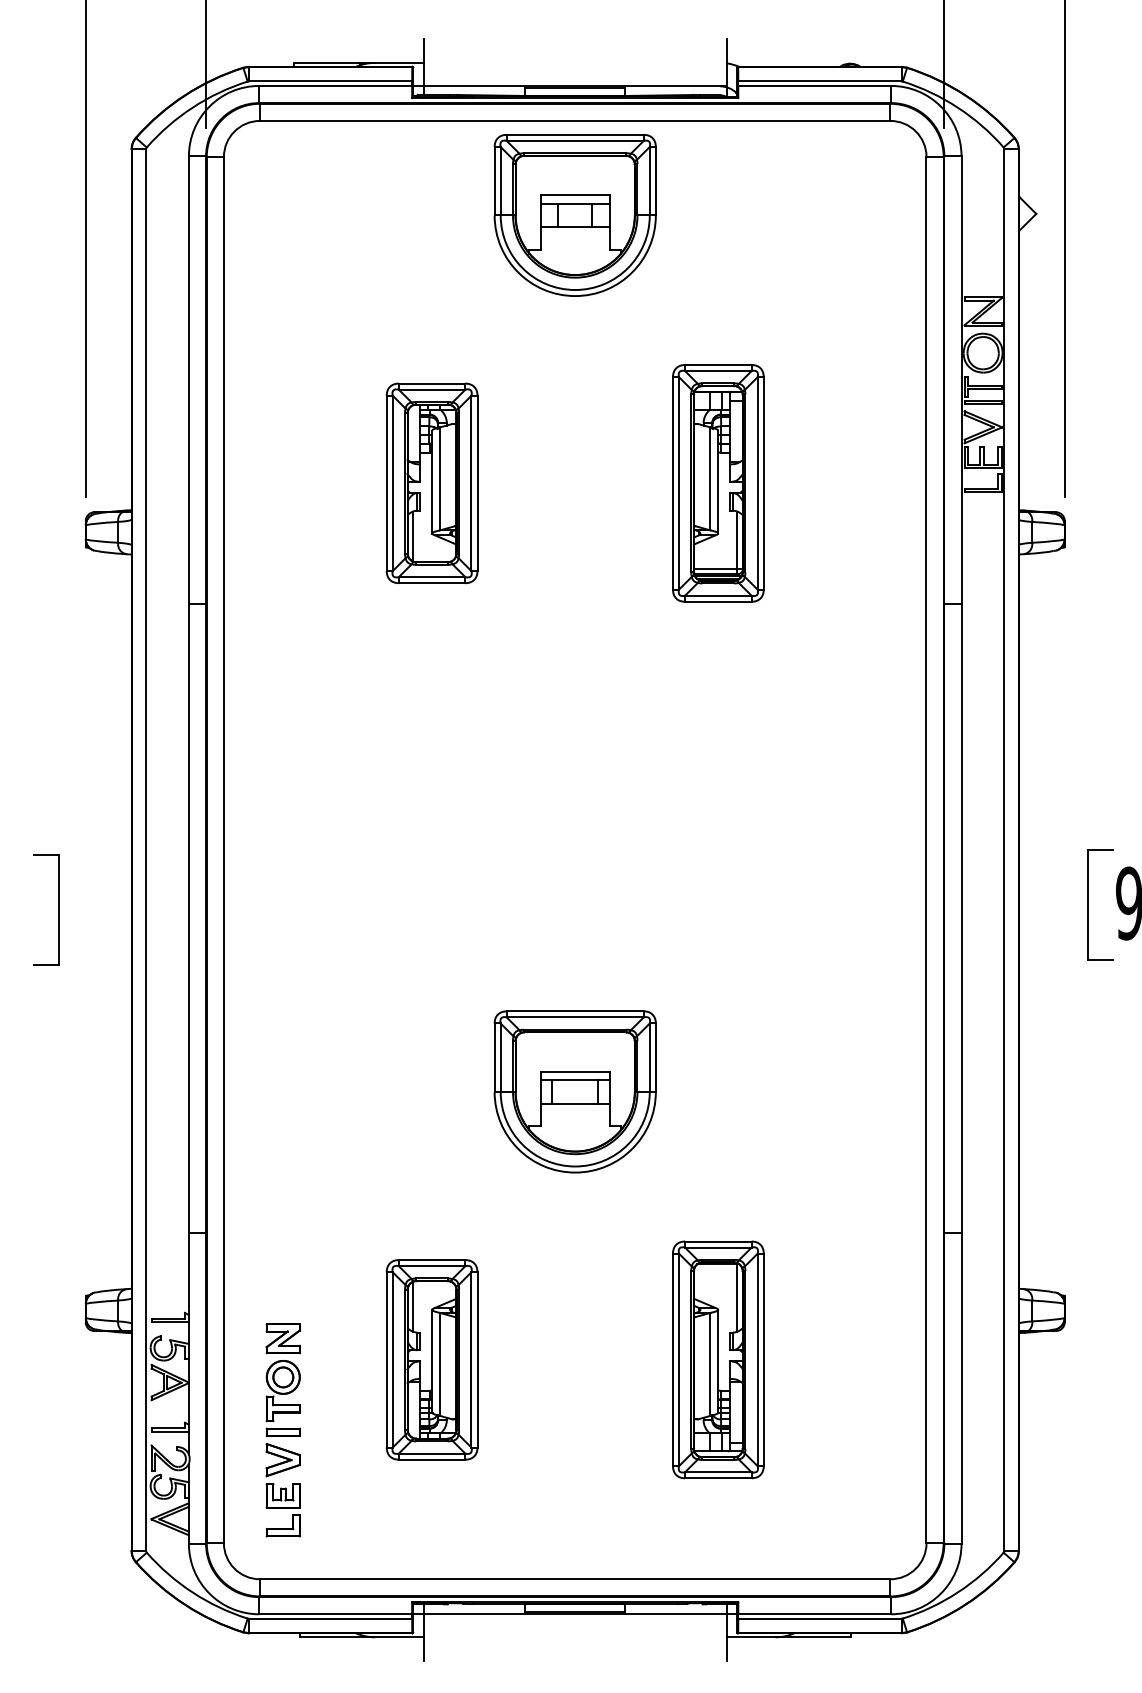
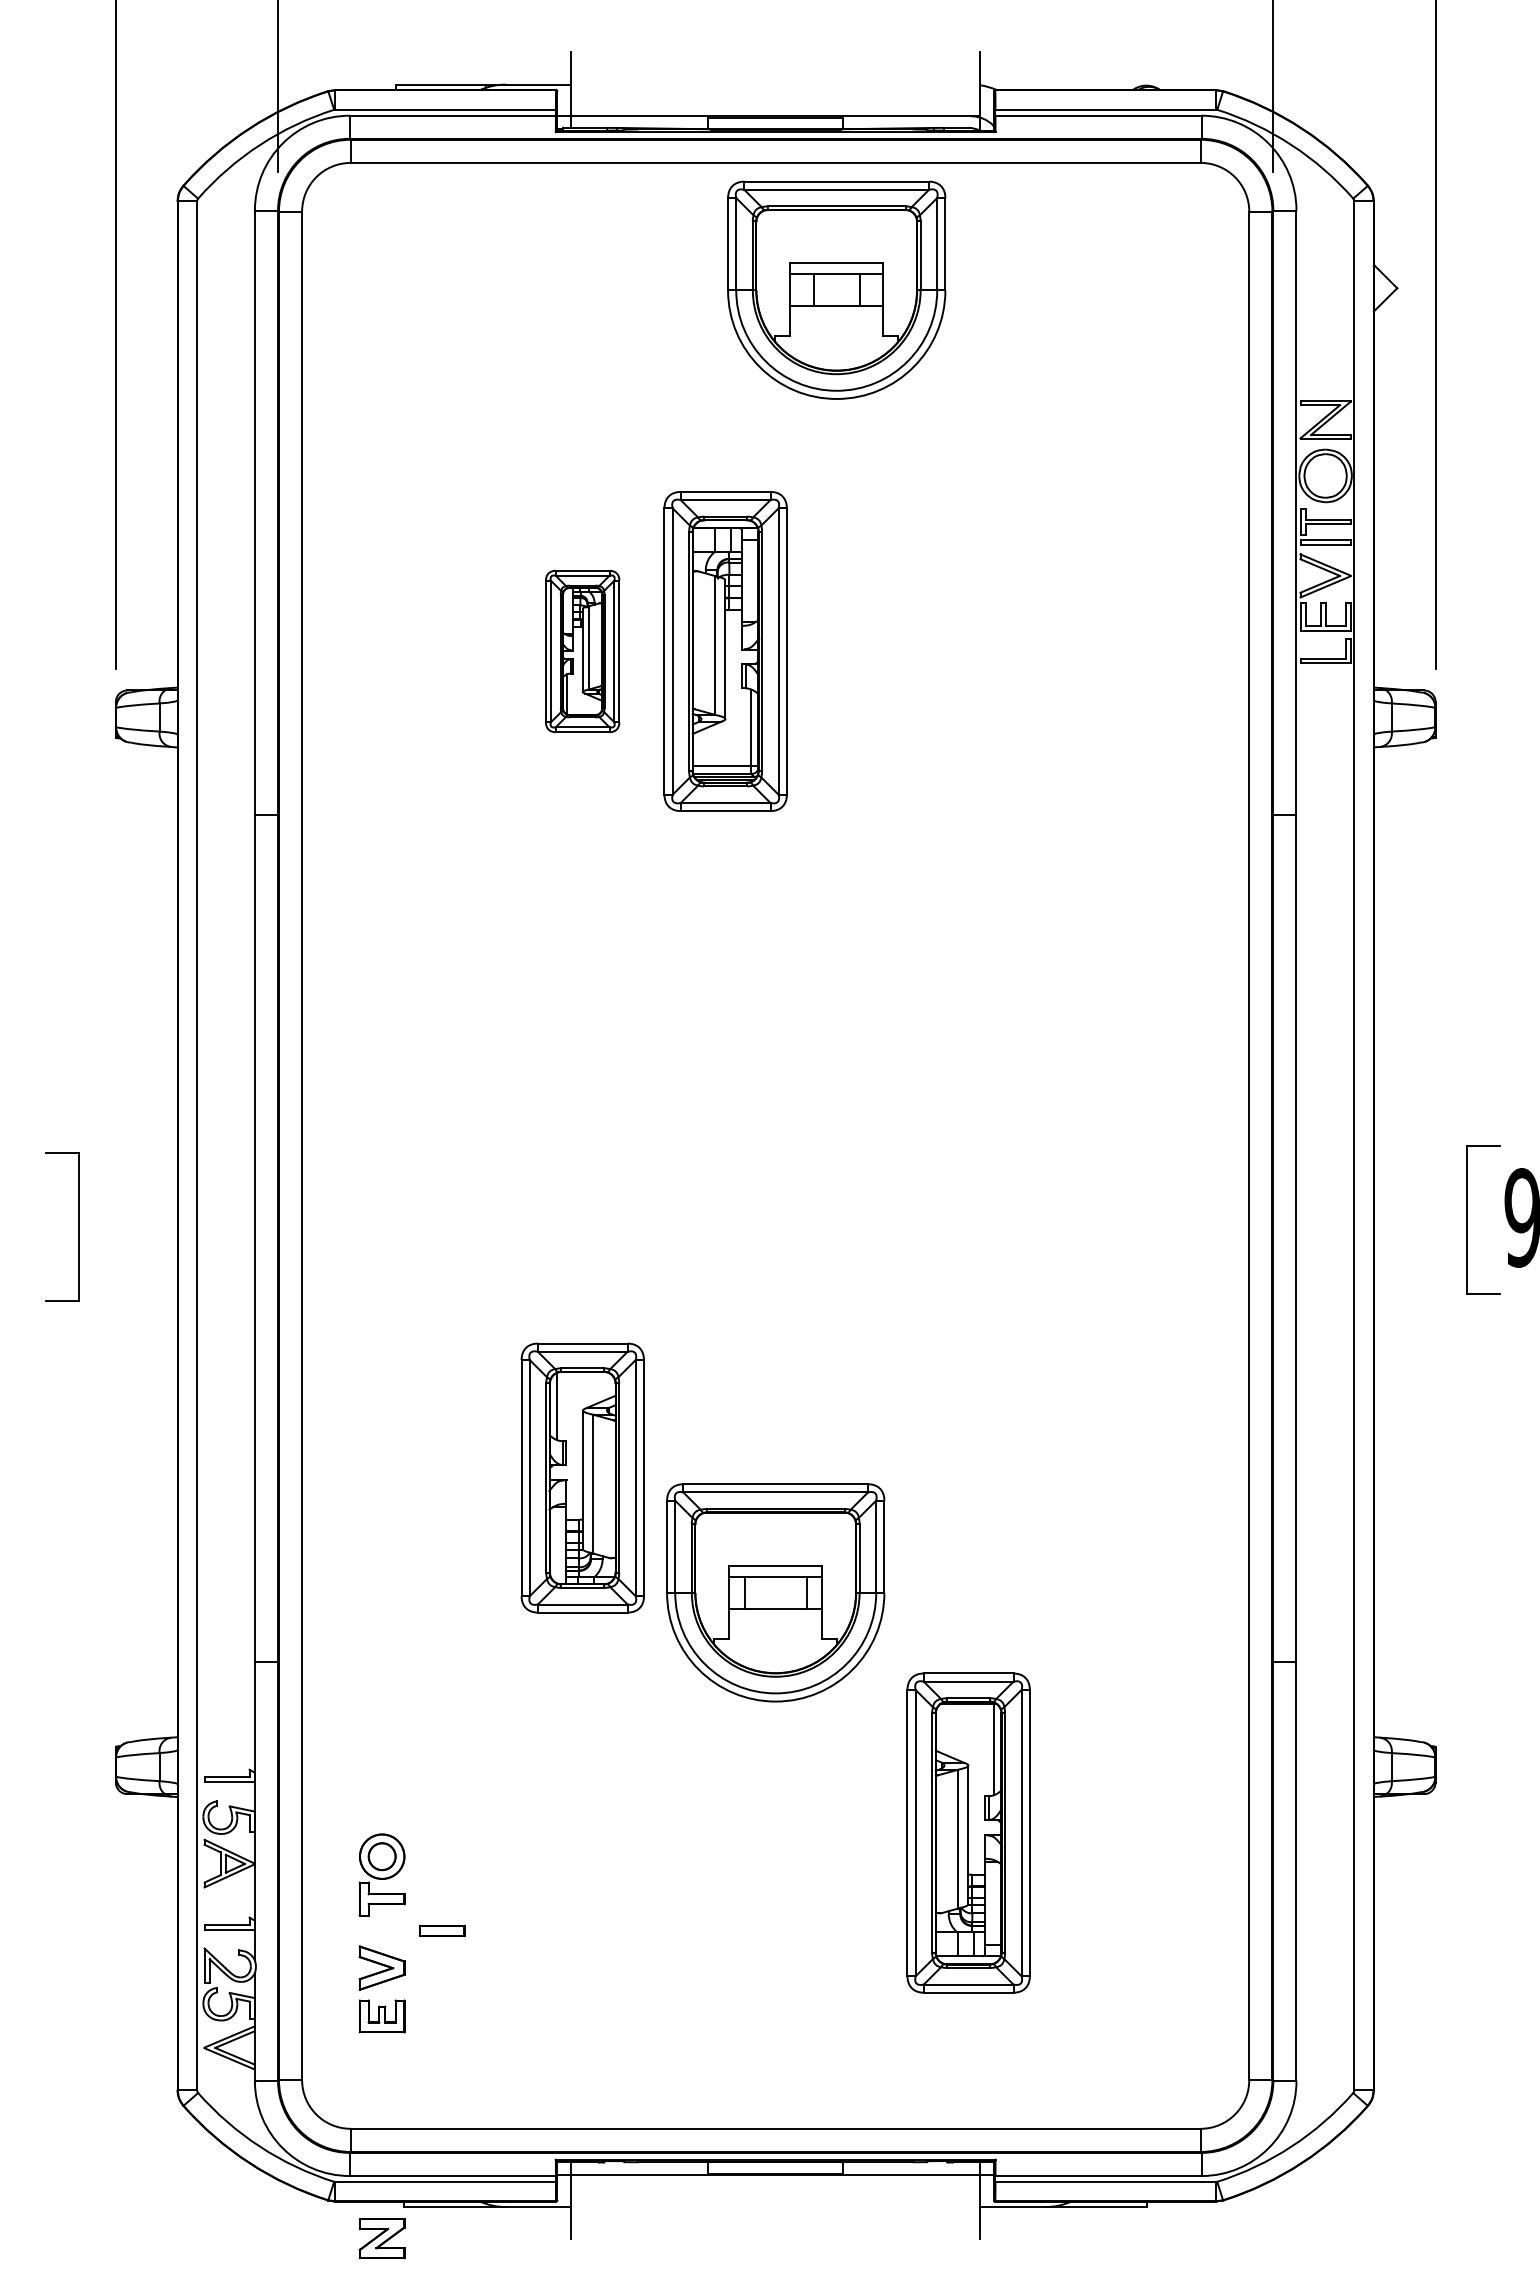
part: (575, 214) -> (836, 289), moved
part: (431, 483) -> (582, 651), size x0.6
part: (718, 483) -> (725, 651), moved
part: (575, 1091) -> (775, 1592), moved
part: (282, 1338) -> (381, 2238), moved
part: (431, 1359) -> (582, 1477), moved
part: (282, 1432) -> (441, 1930), moved
part: (282, 1525) -> (381, 2056), removed

